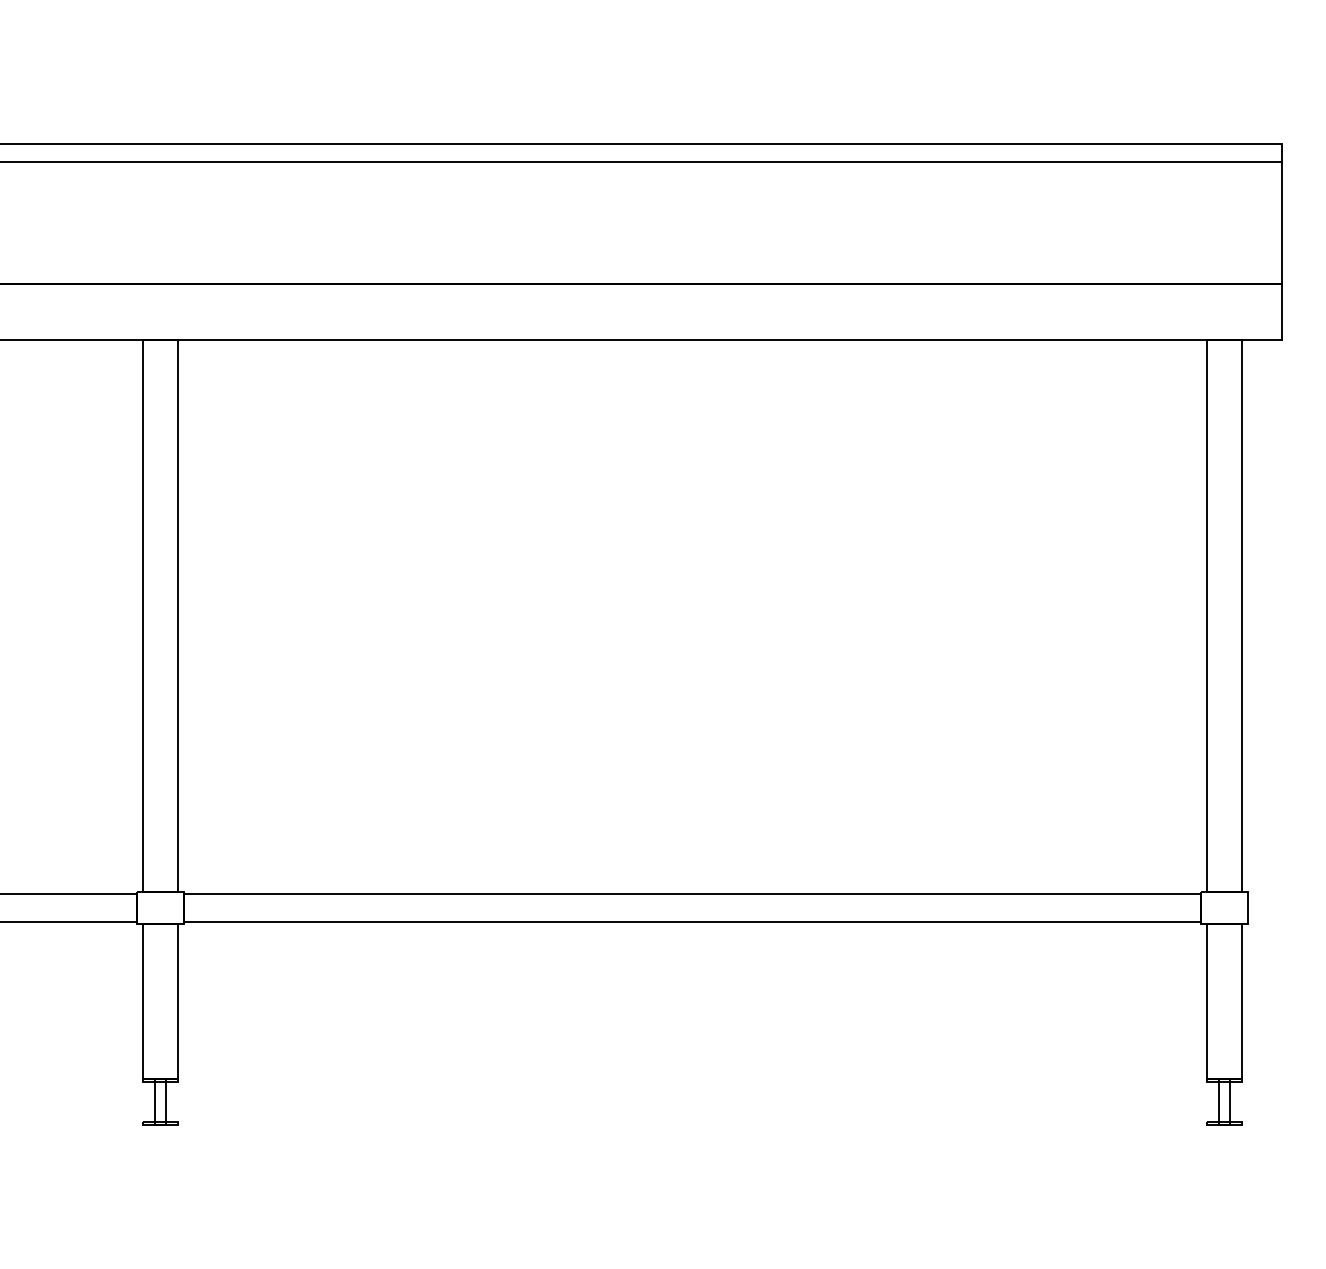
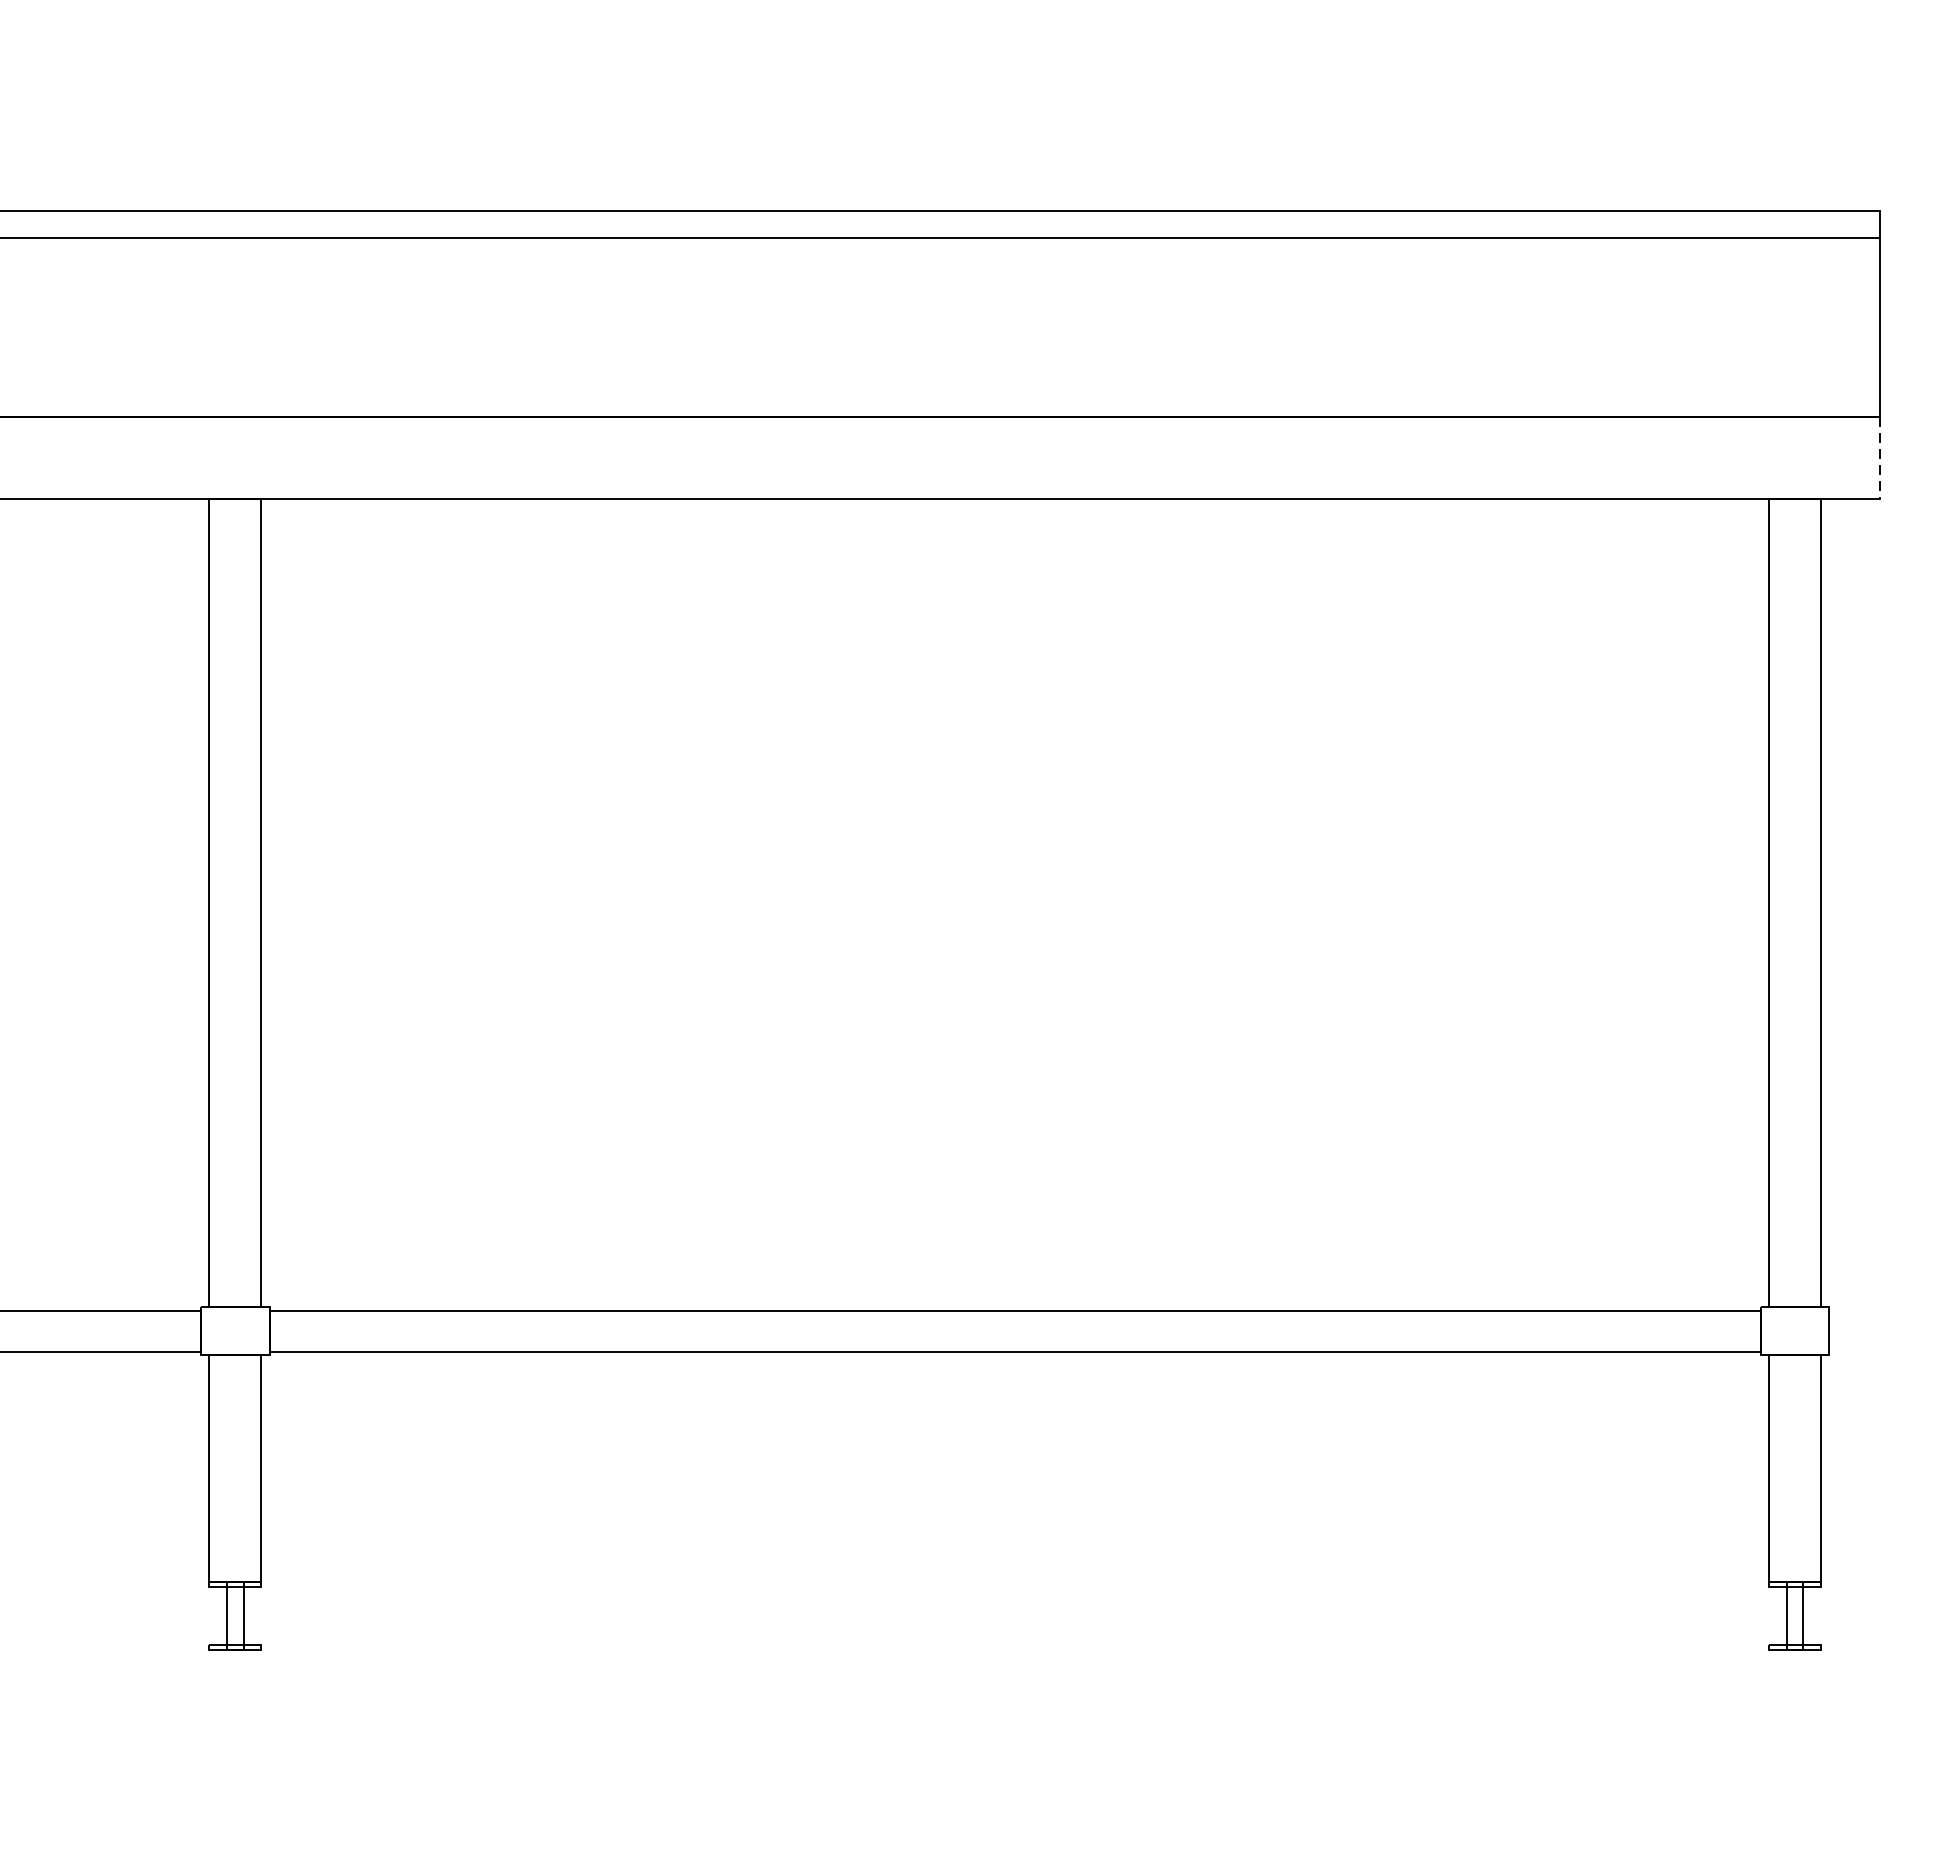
line: (1282, 312) -> (1880, 458), solid -> dashed

